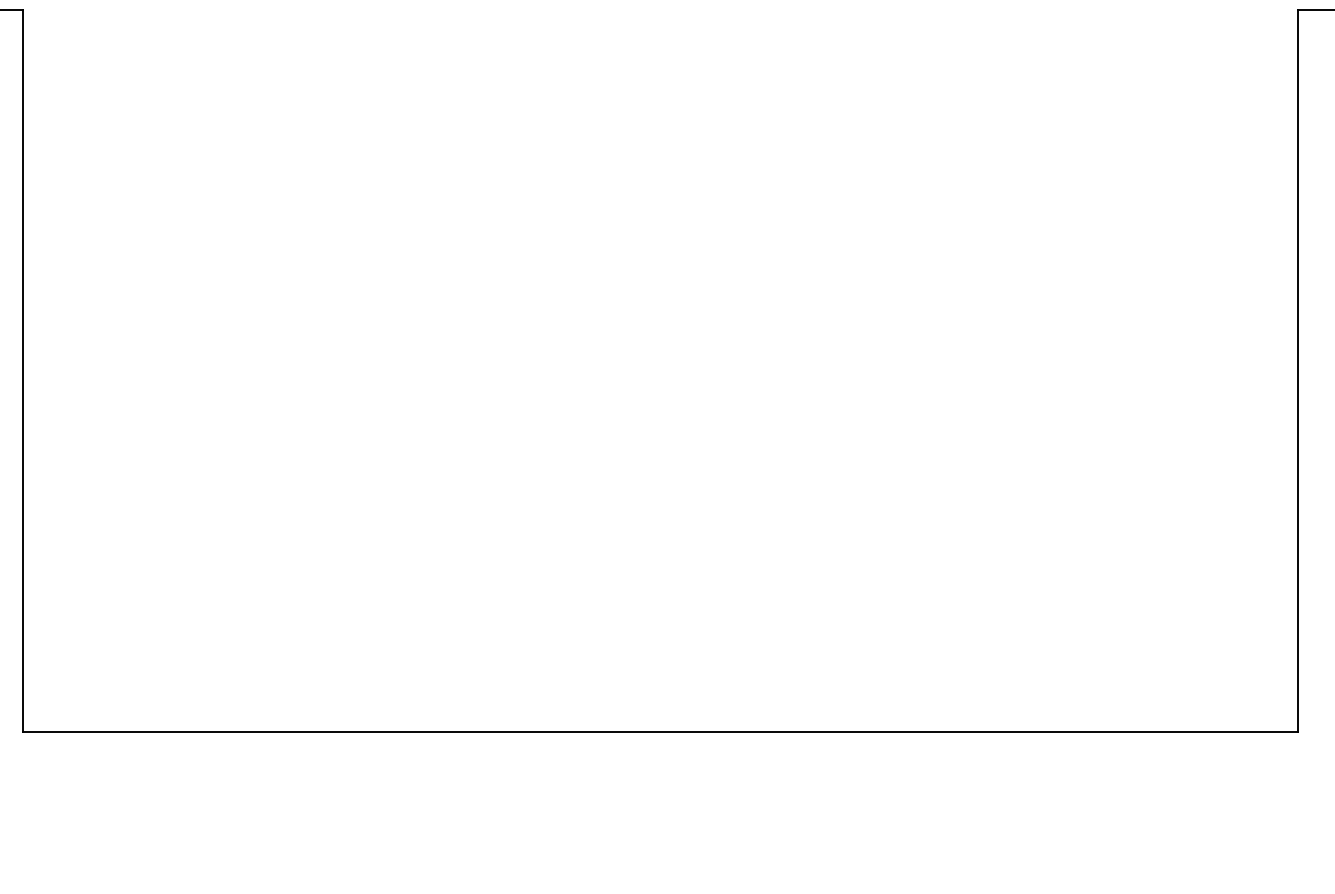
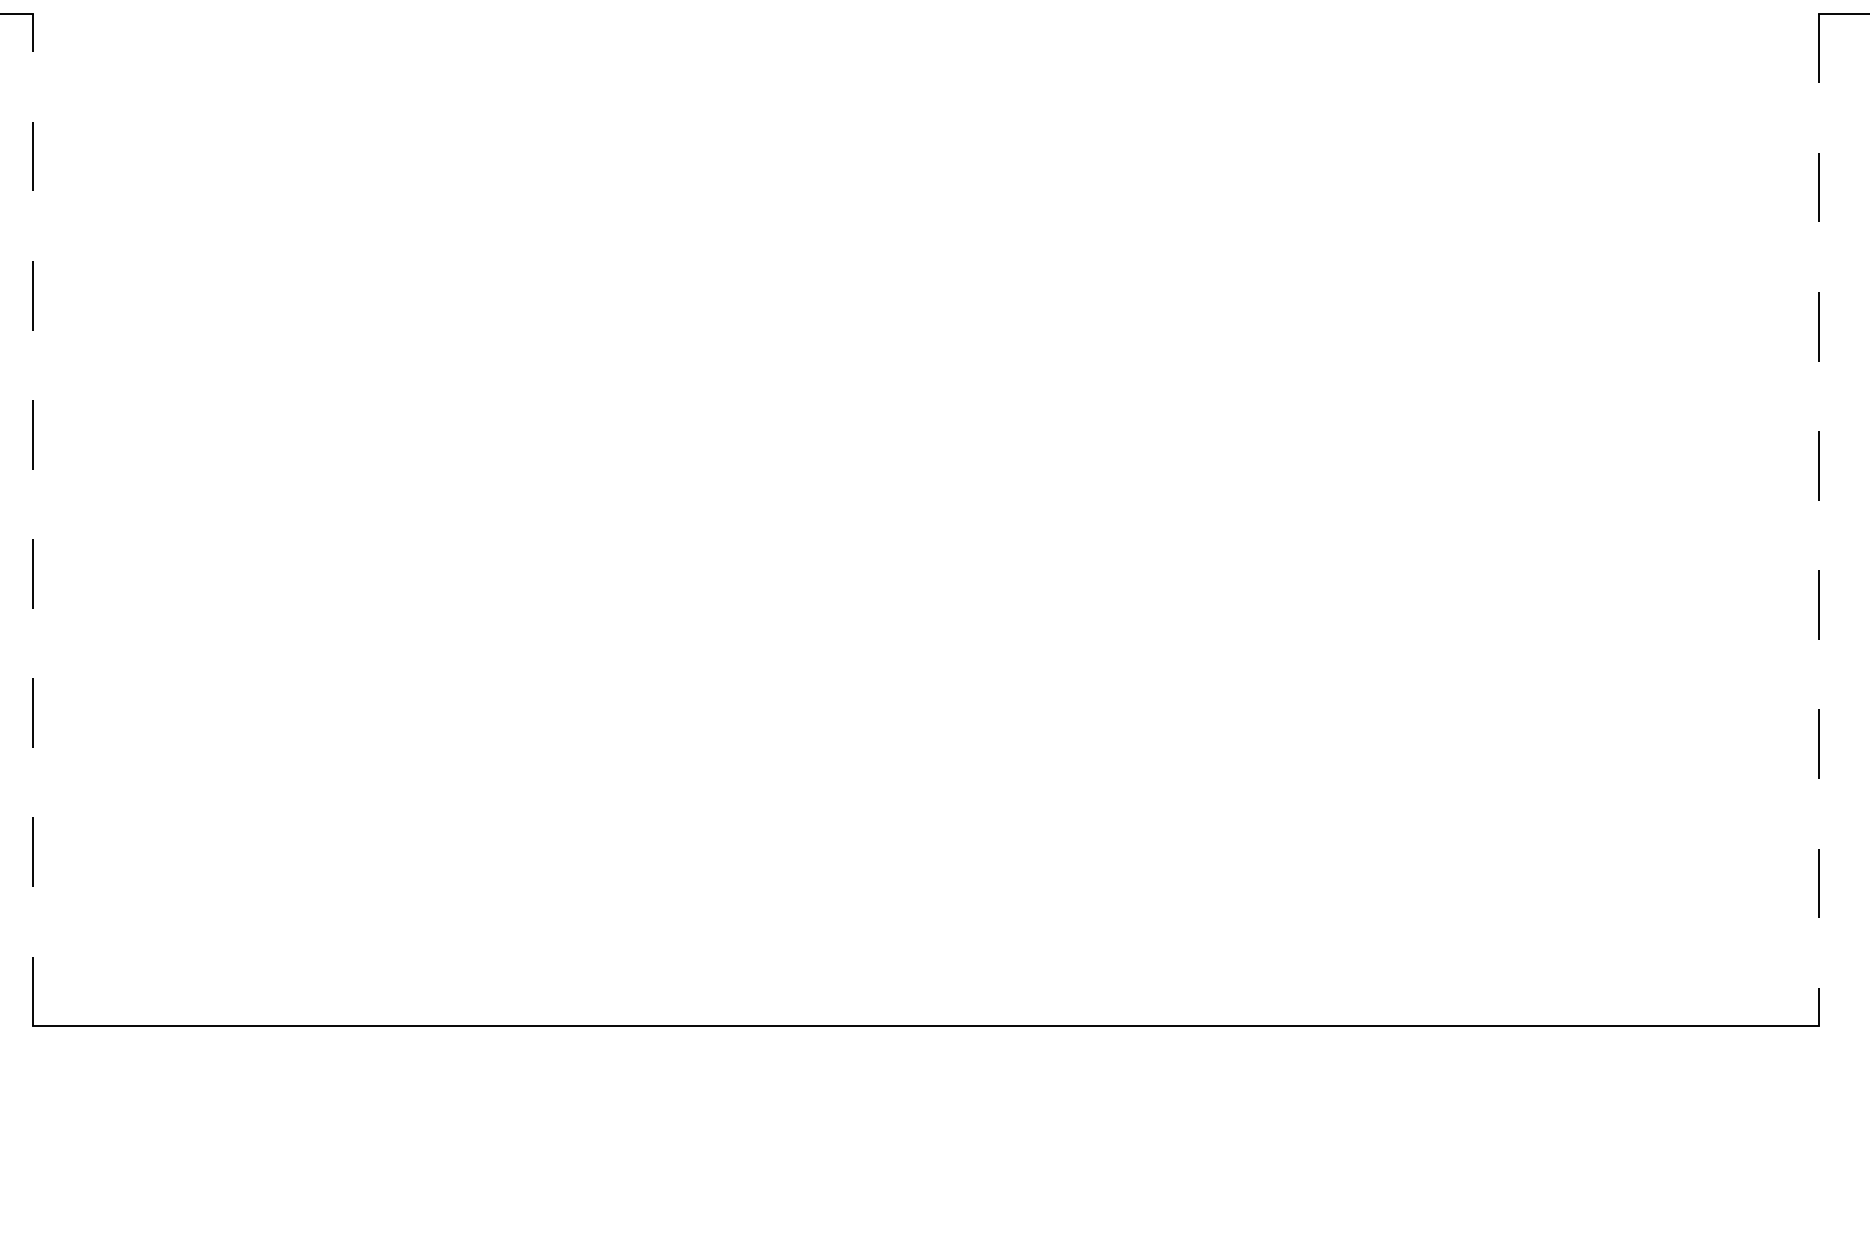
line: (23, 370) -> (32, 519), solid -> dashed
line: (1298, 371) -> (1818, 520), solid -> dashed

